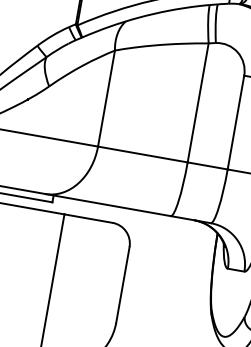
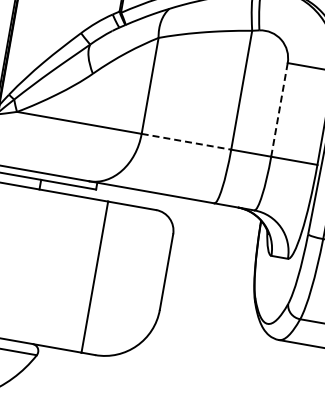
line: (235, 122) -> (279, 109), solid -> dashed
line: (142, 154) -> (186, 141), solid -> dashed

